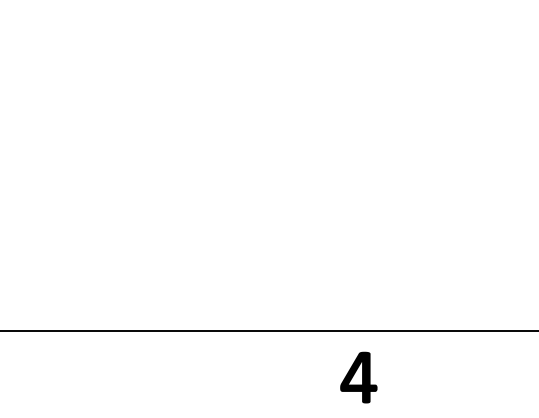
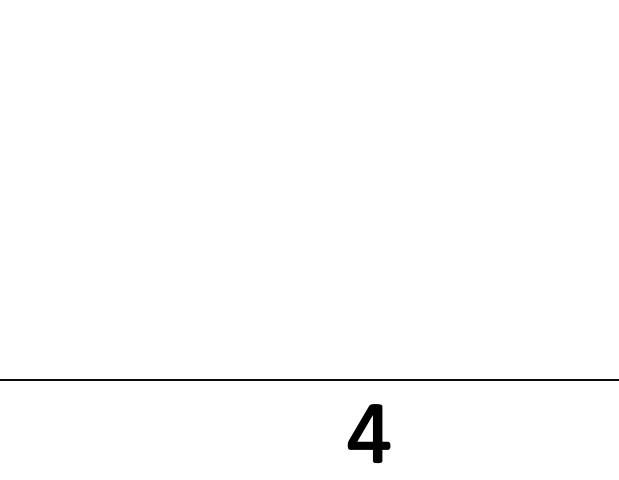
part: (358, 377) -> (368, 433), moved

